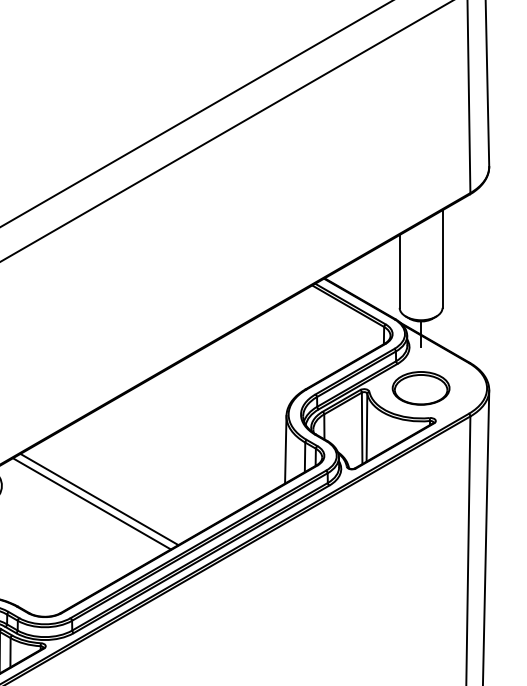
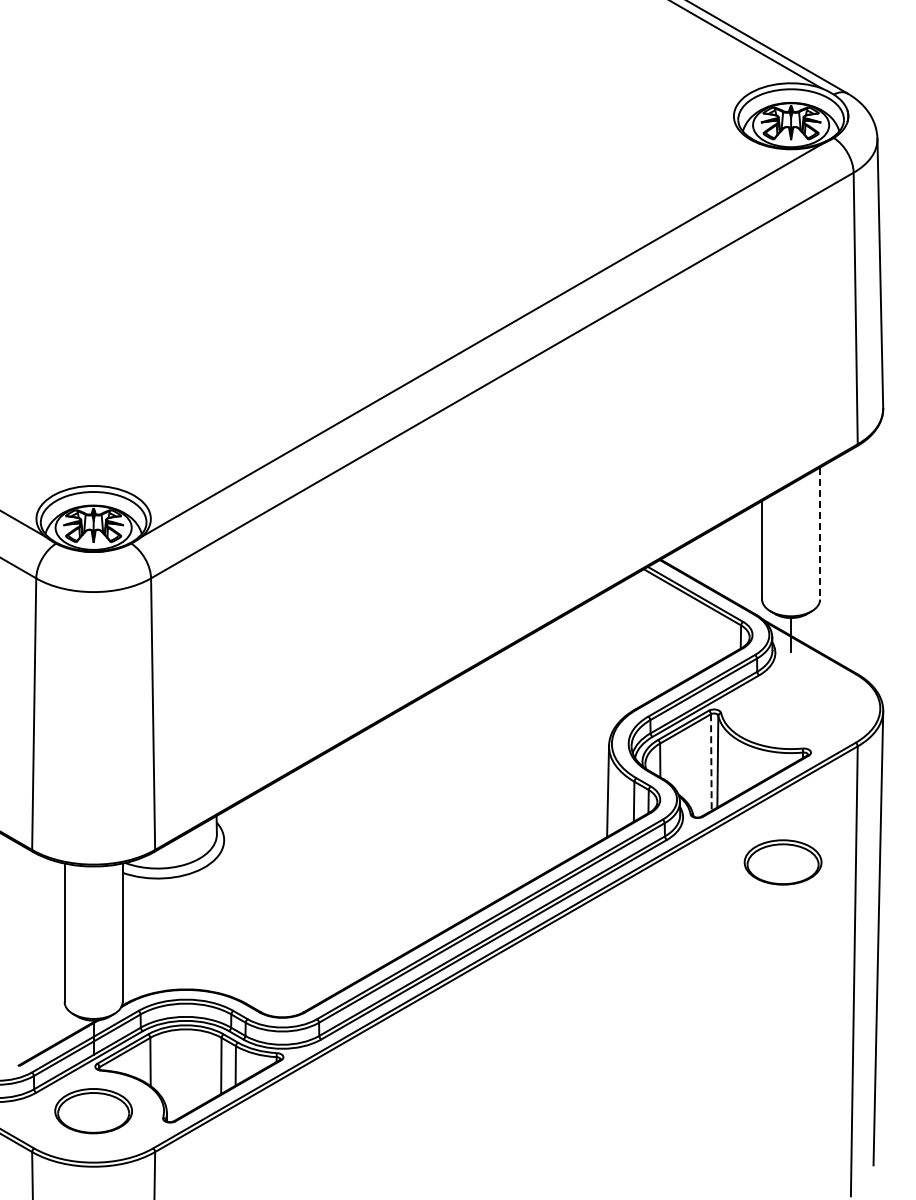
line: (442, 259) -> (820, 534), solid -> dashed
part: (420, 388) -> (782, 862), moved
line: (362, 428) -> (711, 762), solid -> dashed
line: (99, 499) -> (355, 858), removed
line: (91, 503) -> (345, 864), removed

